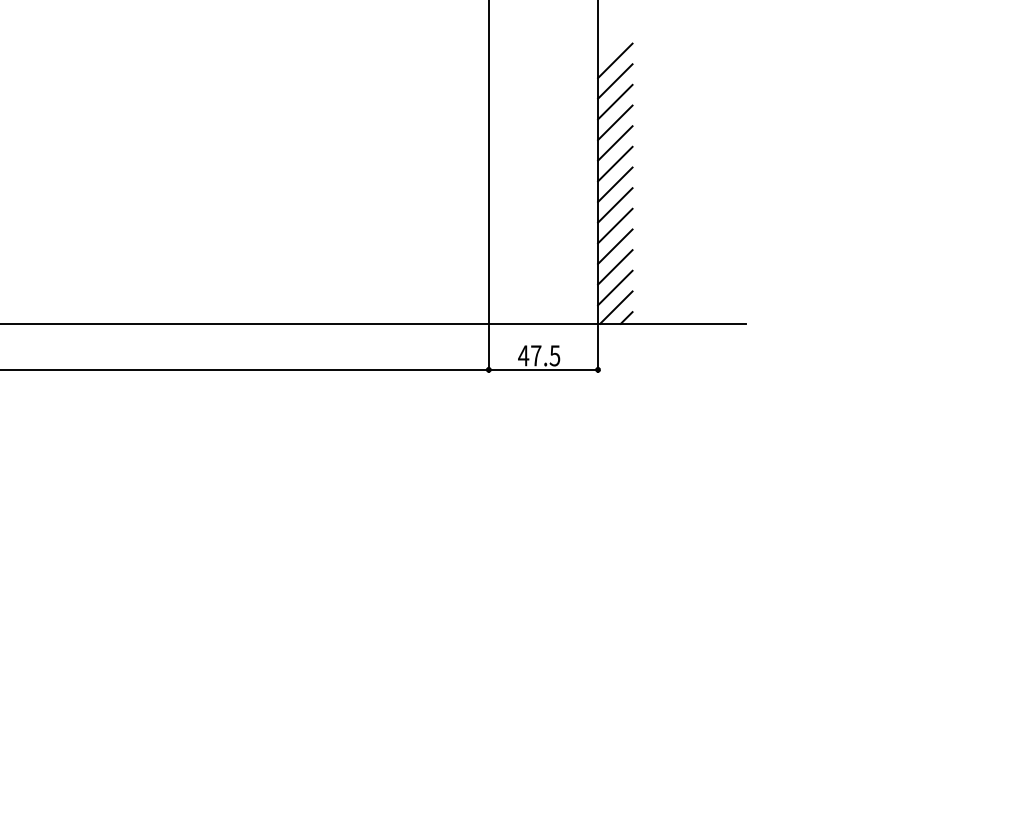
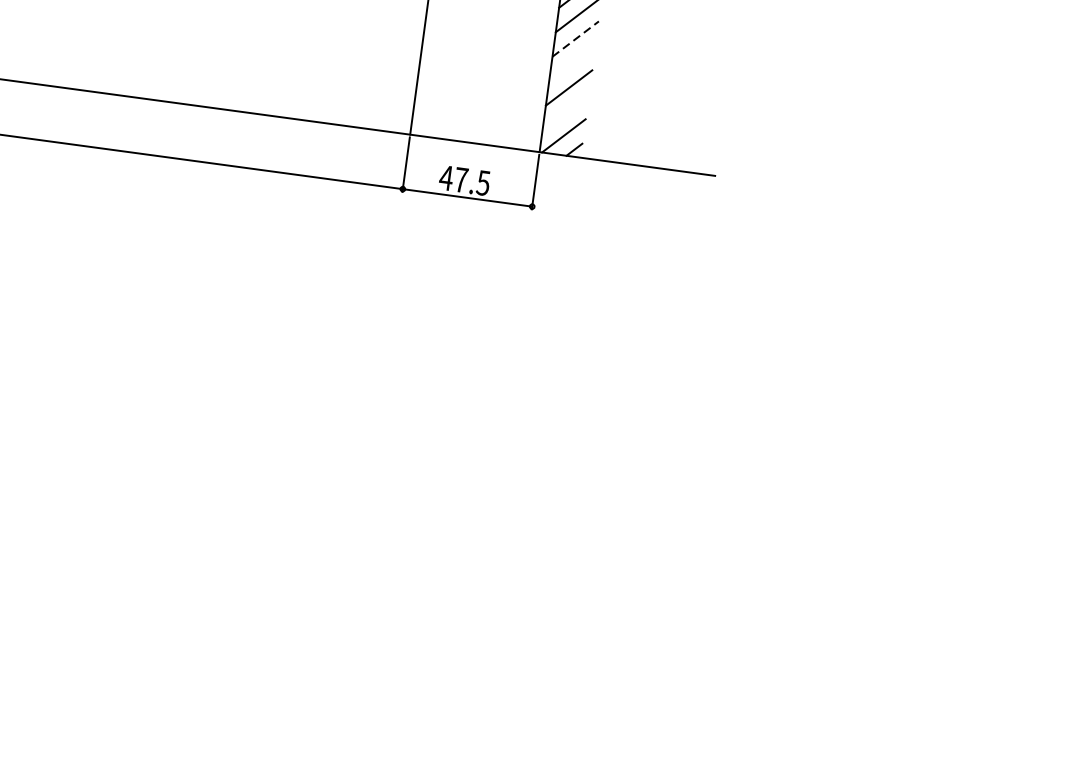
line: (615, 225) -> (576, 38), solid -> dashed
line: (615, 246) -> (572, 63), removed
line: (615, 287) -> (566, 111), removed

